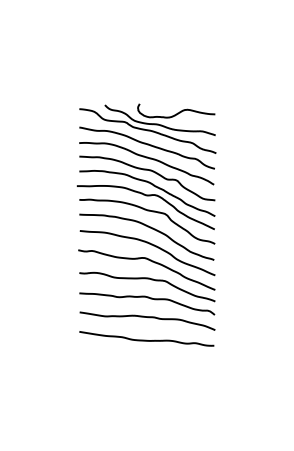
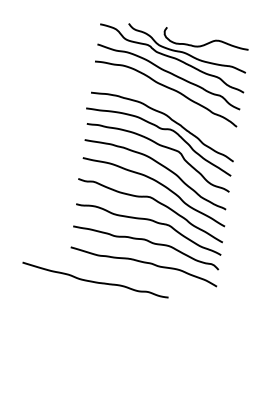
curve: (149, 171) -> (167, 102), removed
curve: (146, 339) -> (95, 280), moved

